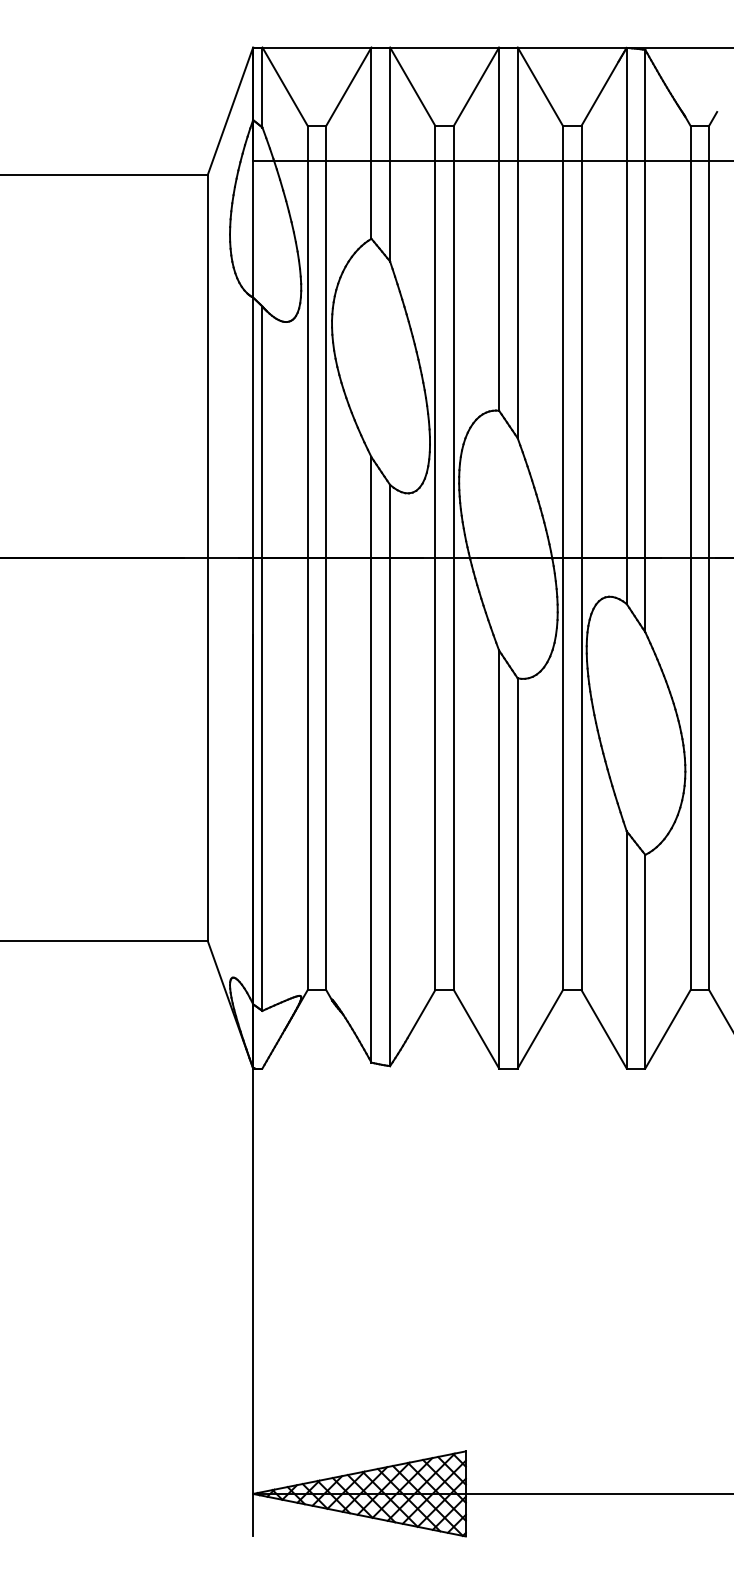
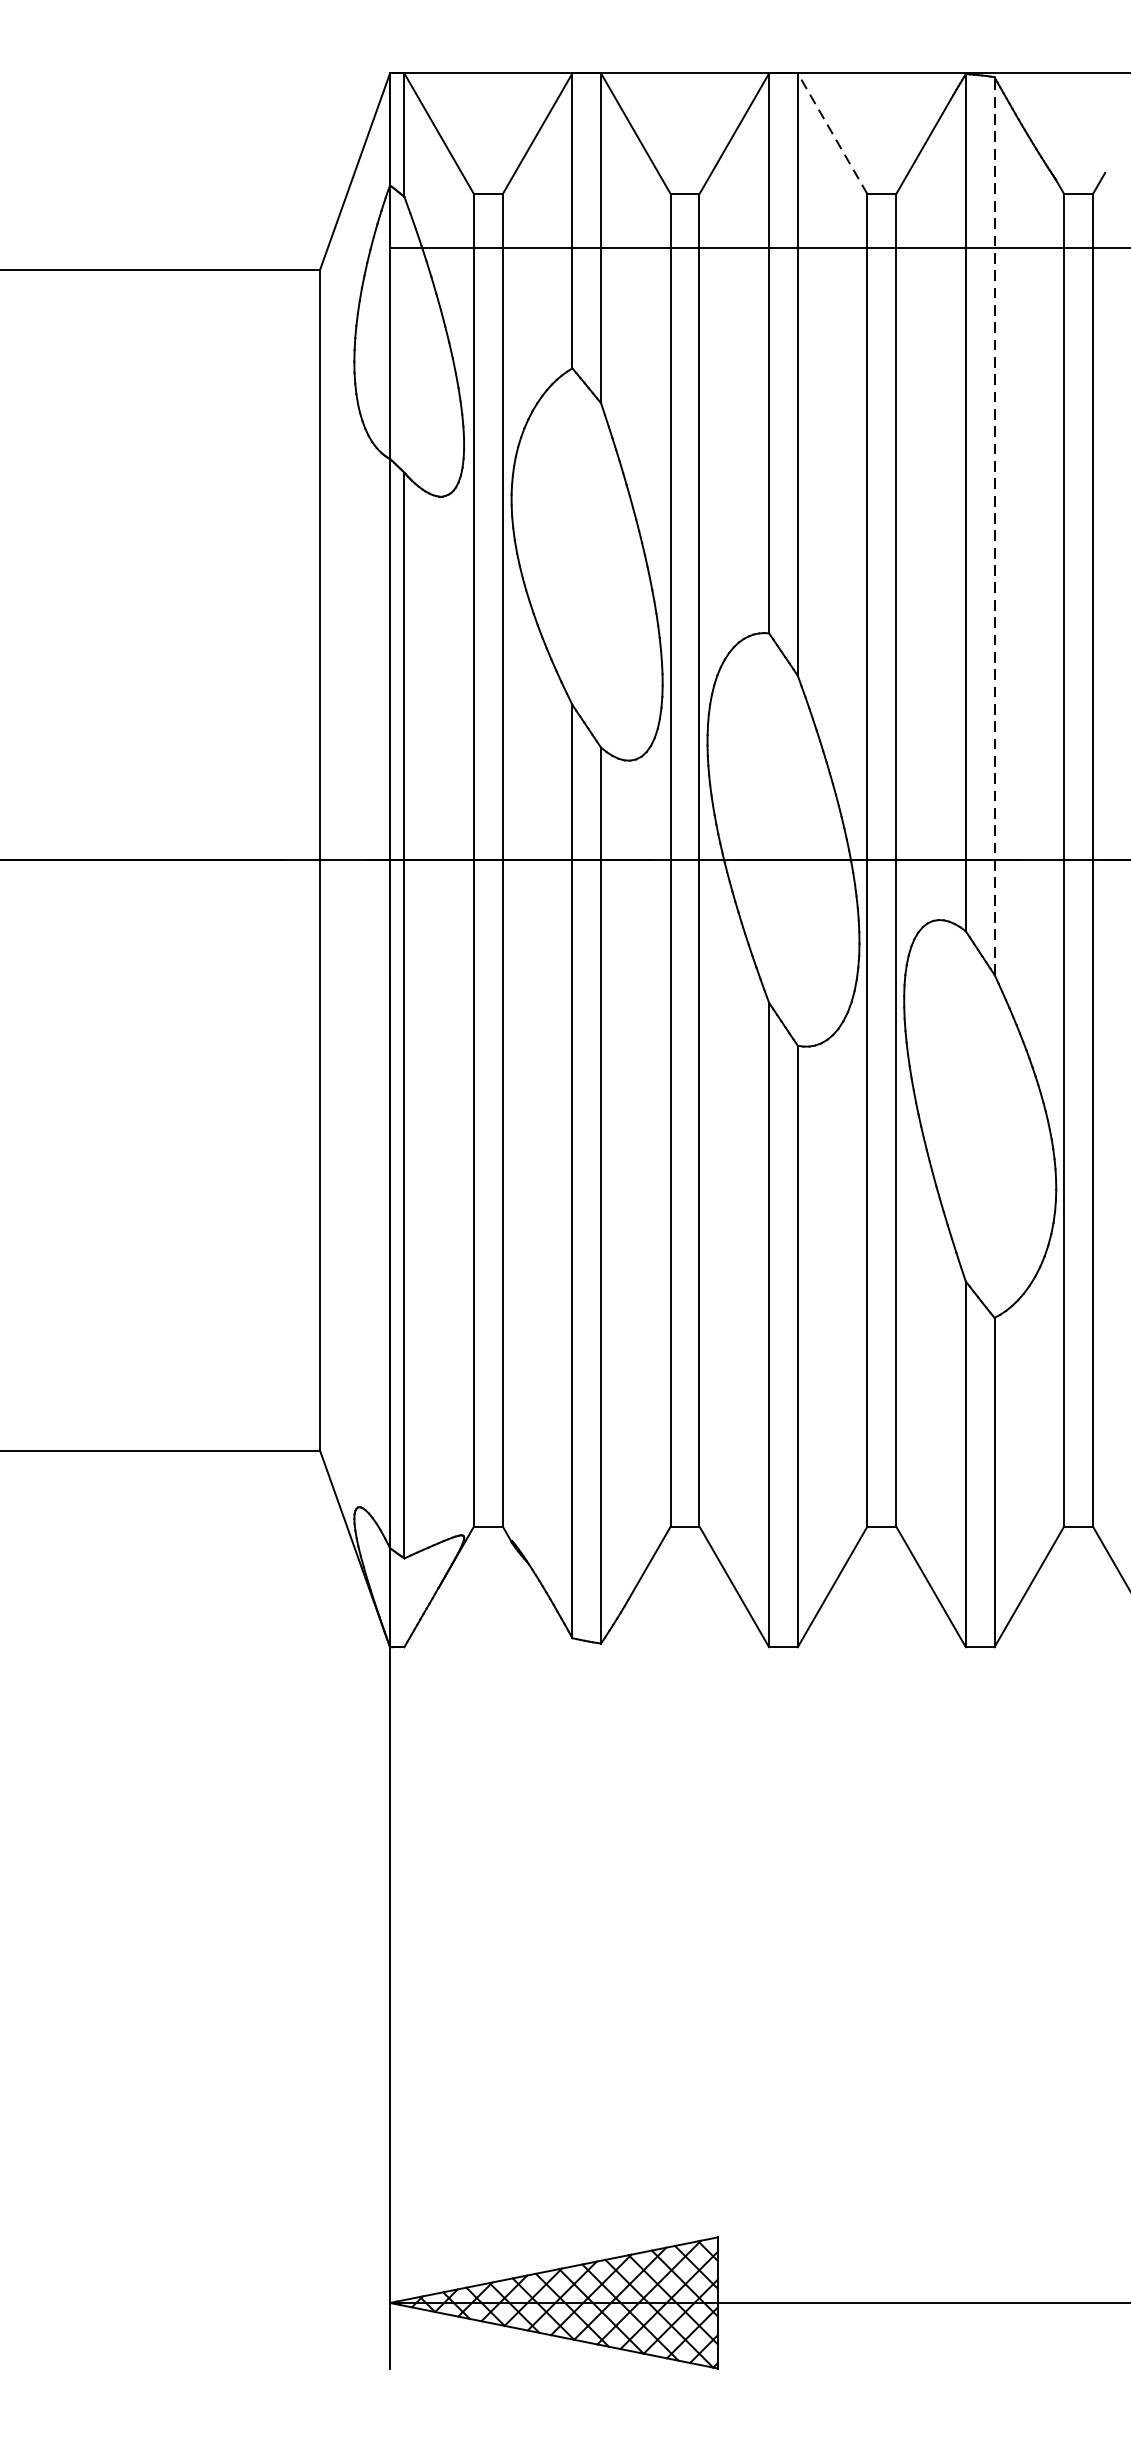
line: (540, 86) -> (832, 133), solid -> dashed
line: (645, 340) -> (994, 525), solid -> dashed

